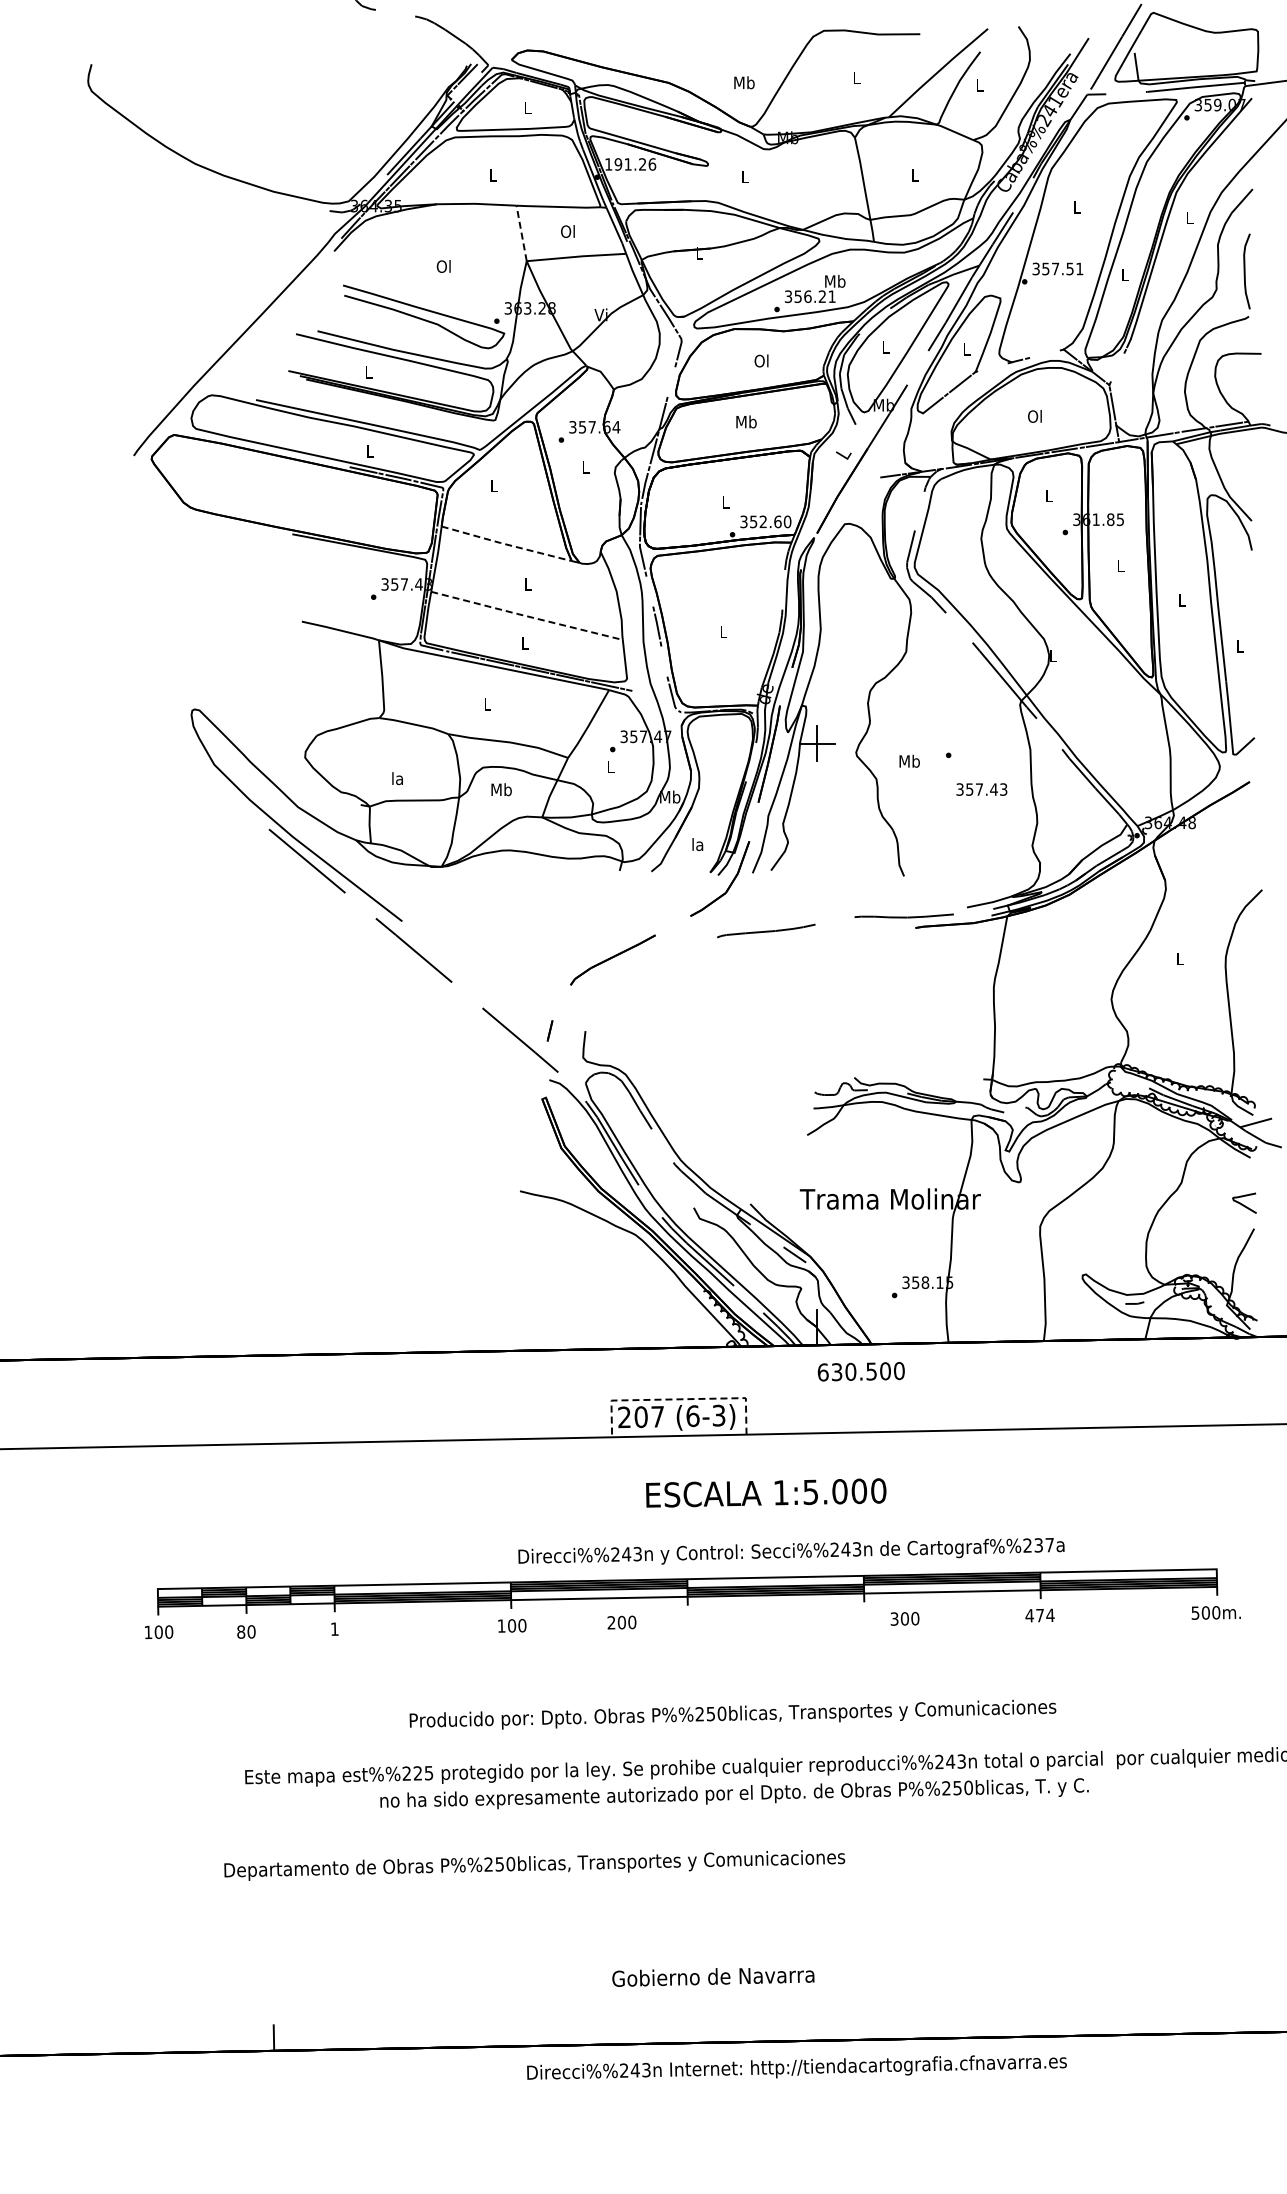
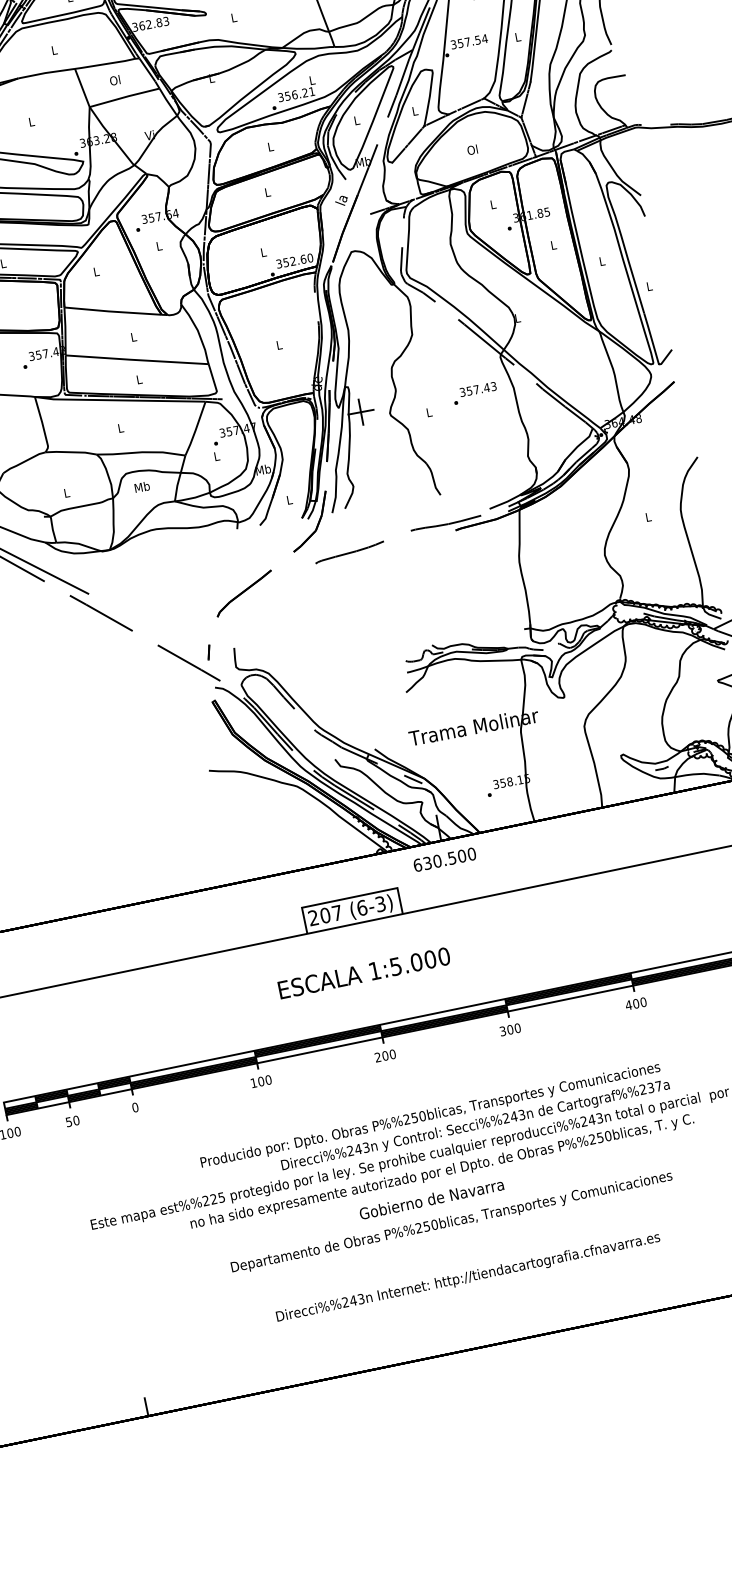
text: (630, 164) -> (150, 24), 191.26 -> 362.83
line: (521, 232) -> (82, 87), dashed -> solid
text: (443, 266) -> (31, 121), Ol -> L
text: (1079, 268) -> (484, 38), 357.51 -> 357.54
text: (835, 280) -> (312, 79), Mb -> L
line: (1044, 354) -> (471, 104), added
text: (761, 360) -> (270, 146), Ol -> L
line: (992, 366) -> (435, 120), added
line: (1117, 367) -> (524, 104), added
line: (671, 381) -> (208, 173), added
text: (746, 421) -> (267, 192), Mb -> L
text: (844, 451) -> (341, 200), L -> la
line: (506, 544) -> (113, 311), dashed -> solid
line: (649, 591) -> (221, 326), added
line: (526, 616) -> (136, 360), dashed -> solid
line: (663, 661) -> (240, 374), added
text: (909, 760) -> (429, 411), Mb -> L
text: (397, 778) -> (66, 492), la -> L
text: (981, 789) -> (477, 389), moved
text: (697, 844) -> (289, 499), la -> L
text: (860, 1371) -> (444, 859), moved
line: (678, 1399) -> (349, 898), dashed -> solid
text: (766, 1492) -> (364, 972), moved
text: (791, 1551) -> (475, 1125), moved
text: (1045, 1615) -> (639, 1003), 474 -> 400
text: (904, 1618) -> (509, 1029), moved
text: (621, 1622) -> (385, 1055), moved
text: (334, 1628) -> (135, 1107), 1 -> 0
text: (241, 1631) -> (69, 1121), 80 -> 50
text: (534, 1865) -> (451, 1222), moved
text: (713, 1977) -> (431, 1199), moved
text: (796, 2067) -> (467, 1277), moved

